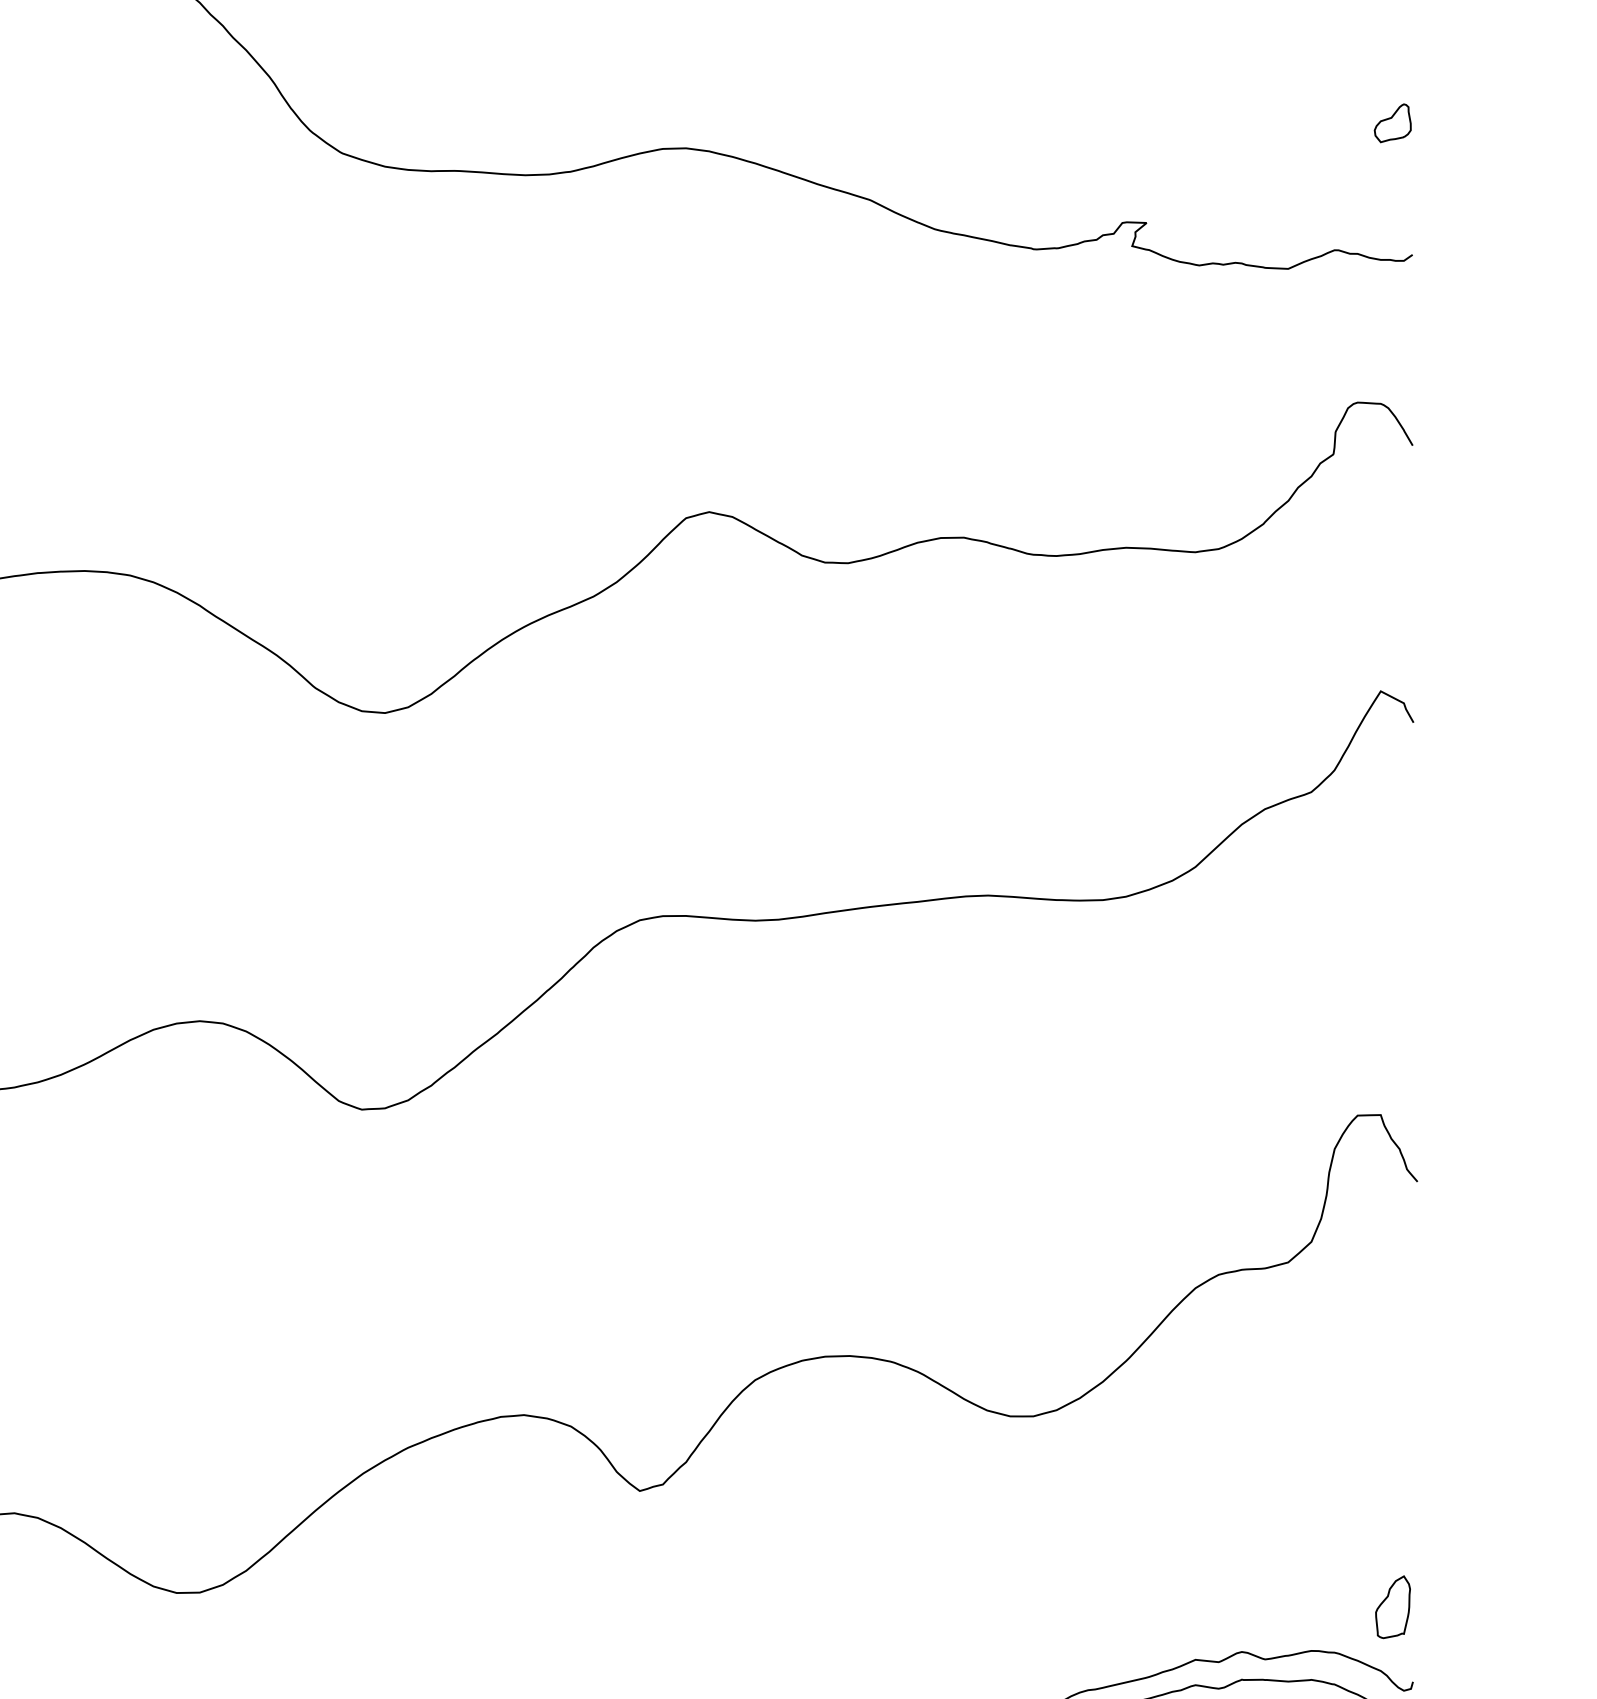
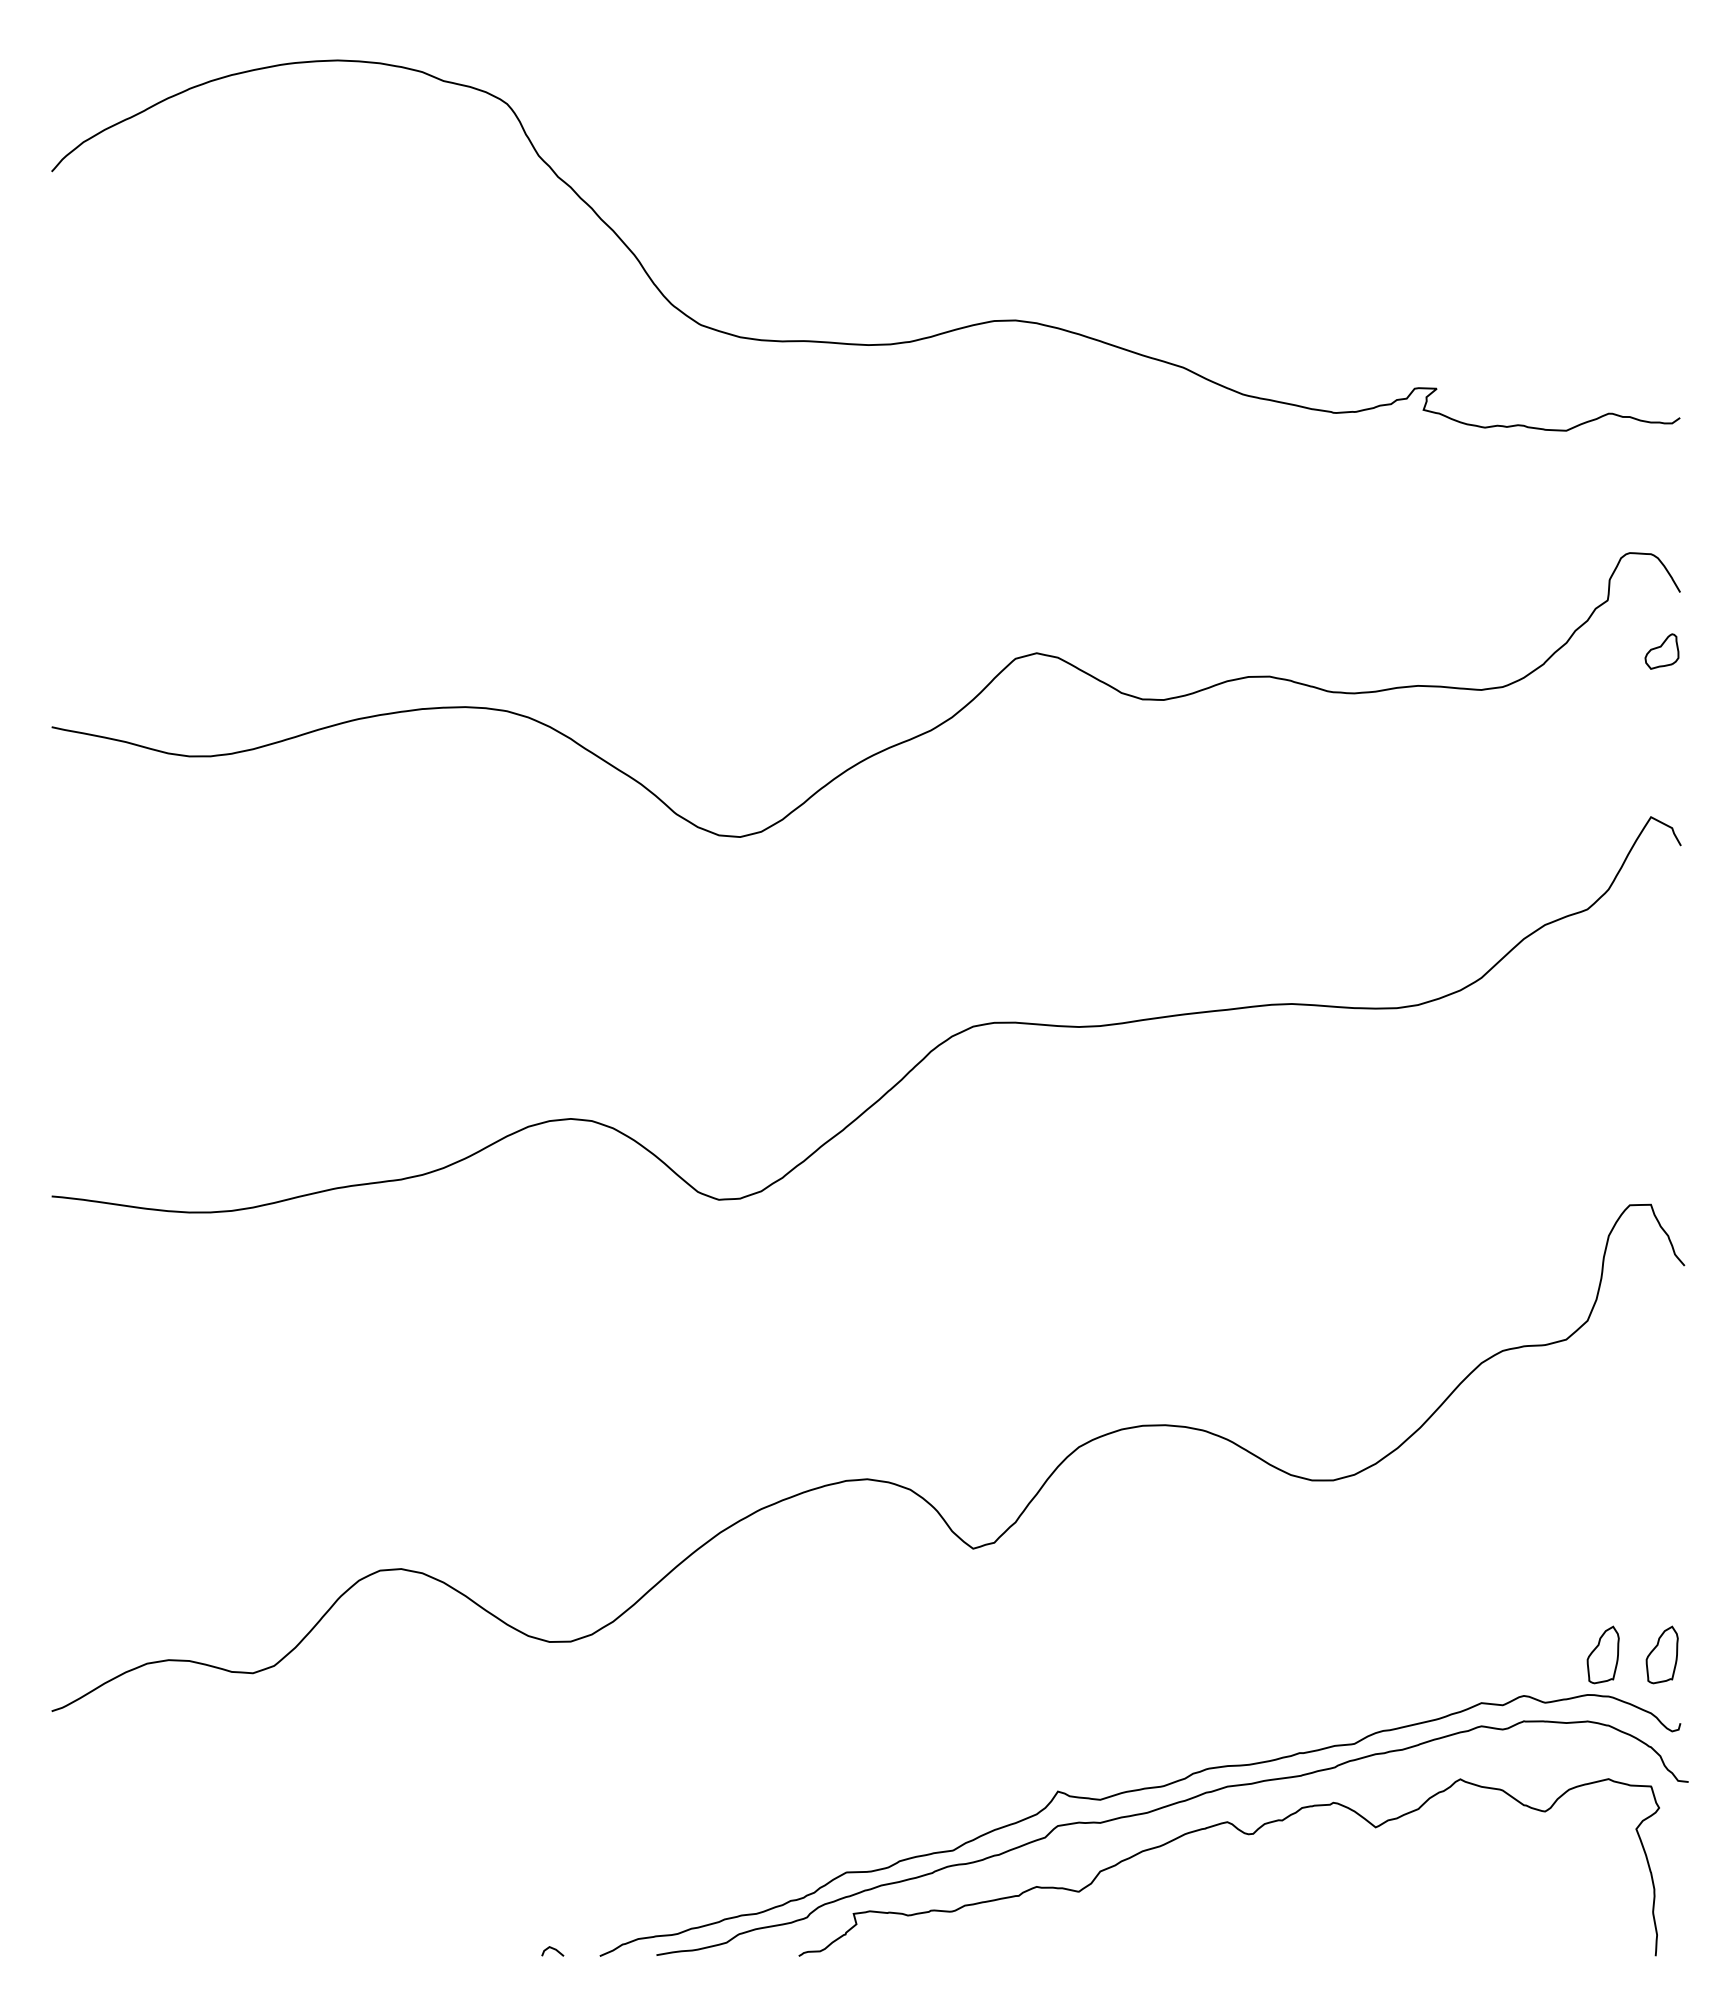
part: (1392, 123) -> (1661, 651), moved
part: (1327, 1606) -> (1602, 1654), added

